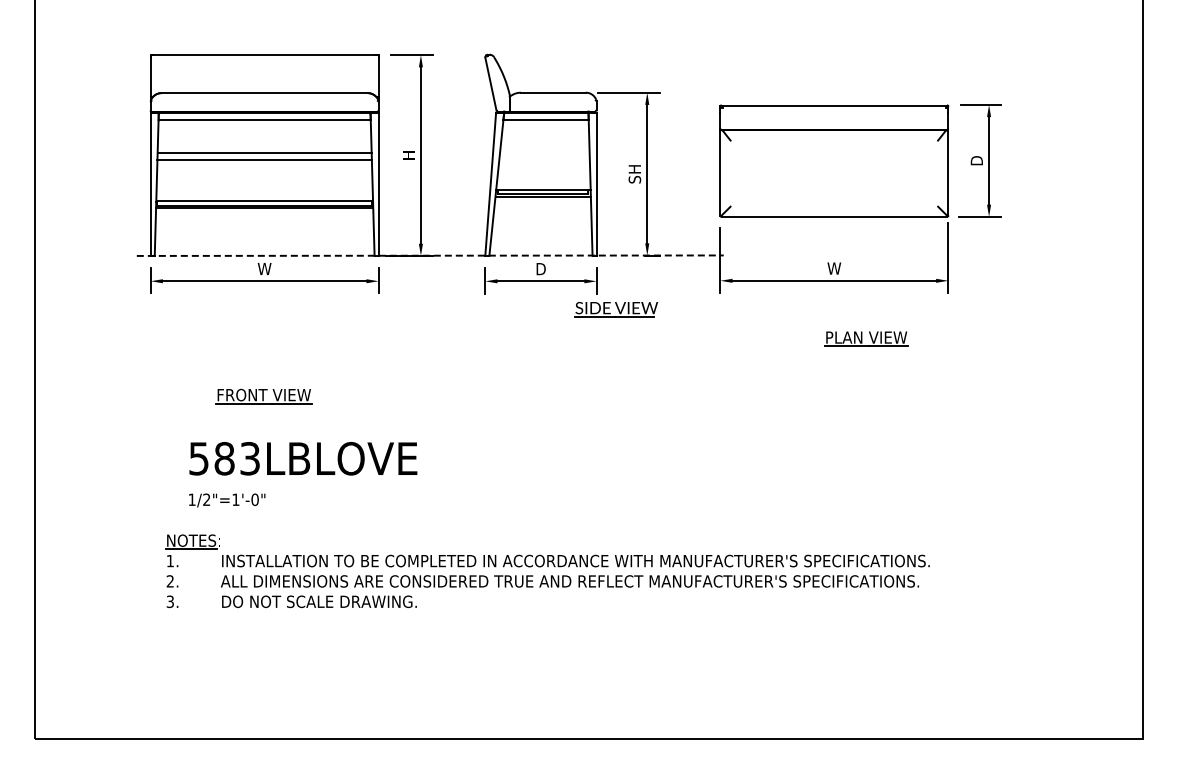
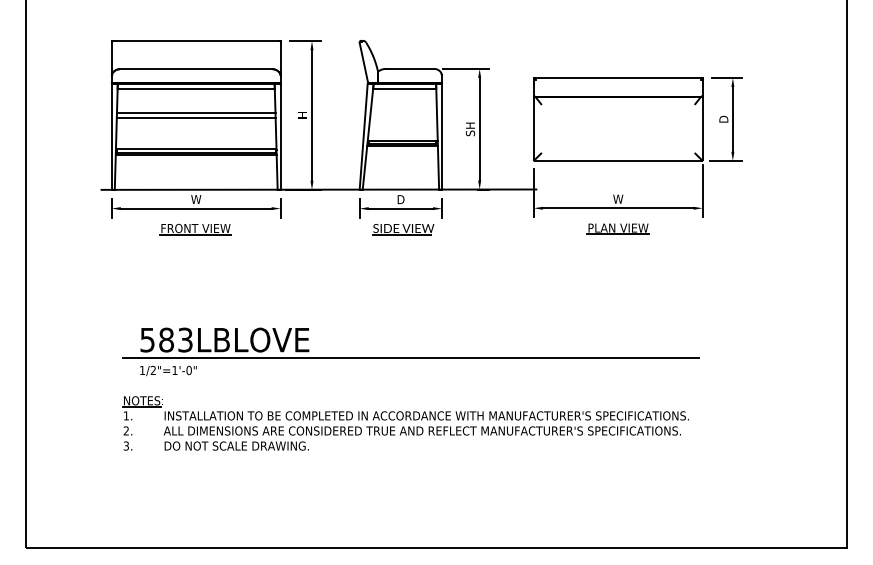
line: (430, 255) -> (319, 189), dashed -> solid
part: (615, 309) -> (402, 229), moved
part: (866, 338) -> (618, 228), moved
part: (263, 396) -> (195, 229), moved
line: (554, 482) -> (410, 357), added

